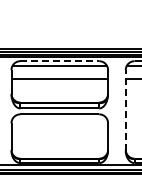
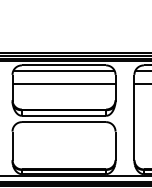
line: (60, 61) -> (64, 65), dashed -> solid
line: (125, 110) -> (134, 118), dashed -> solid

